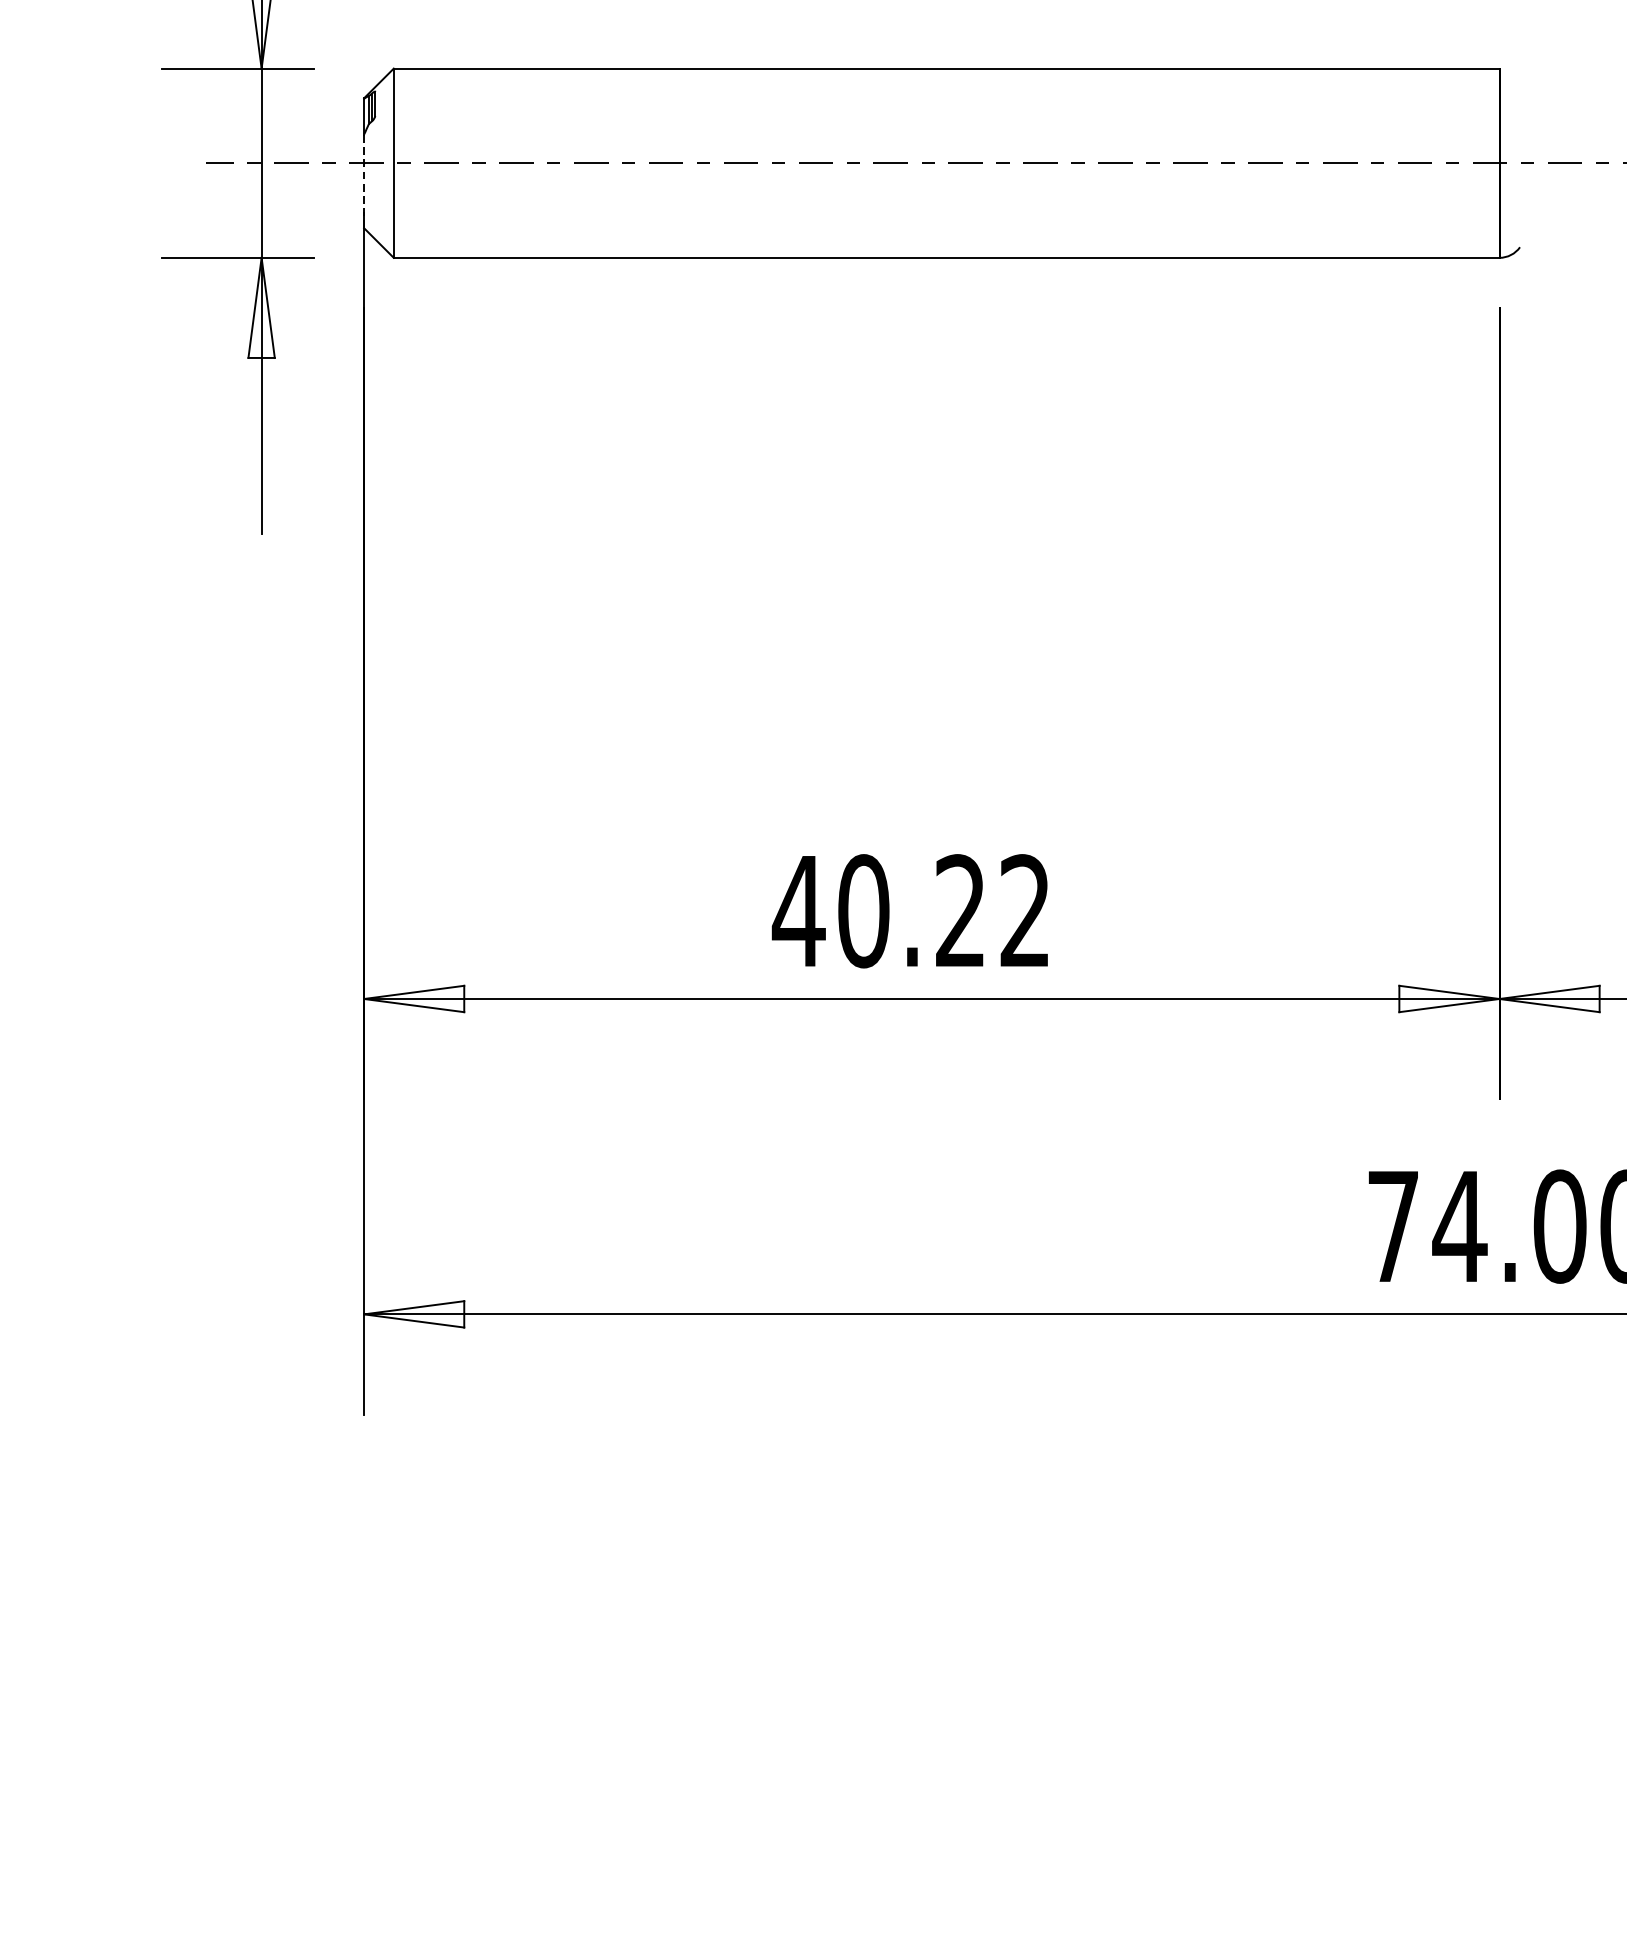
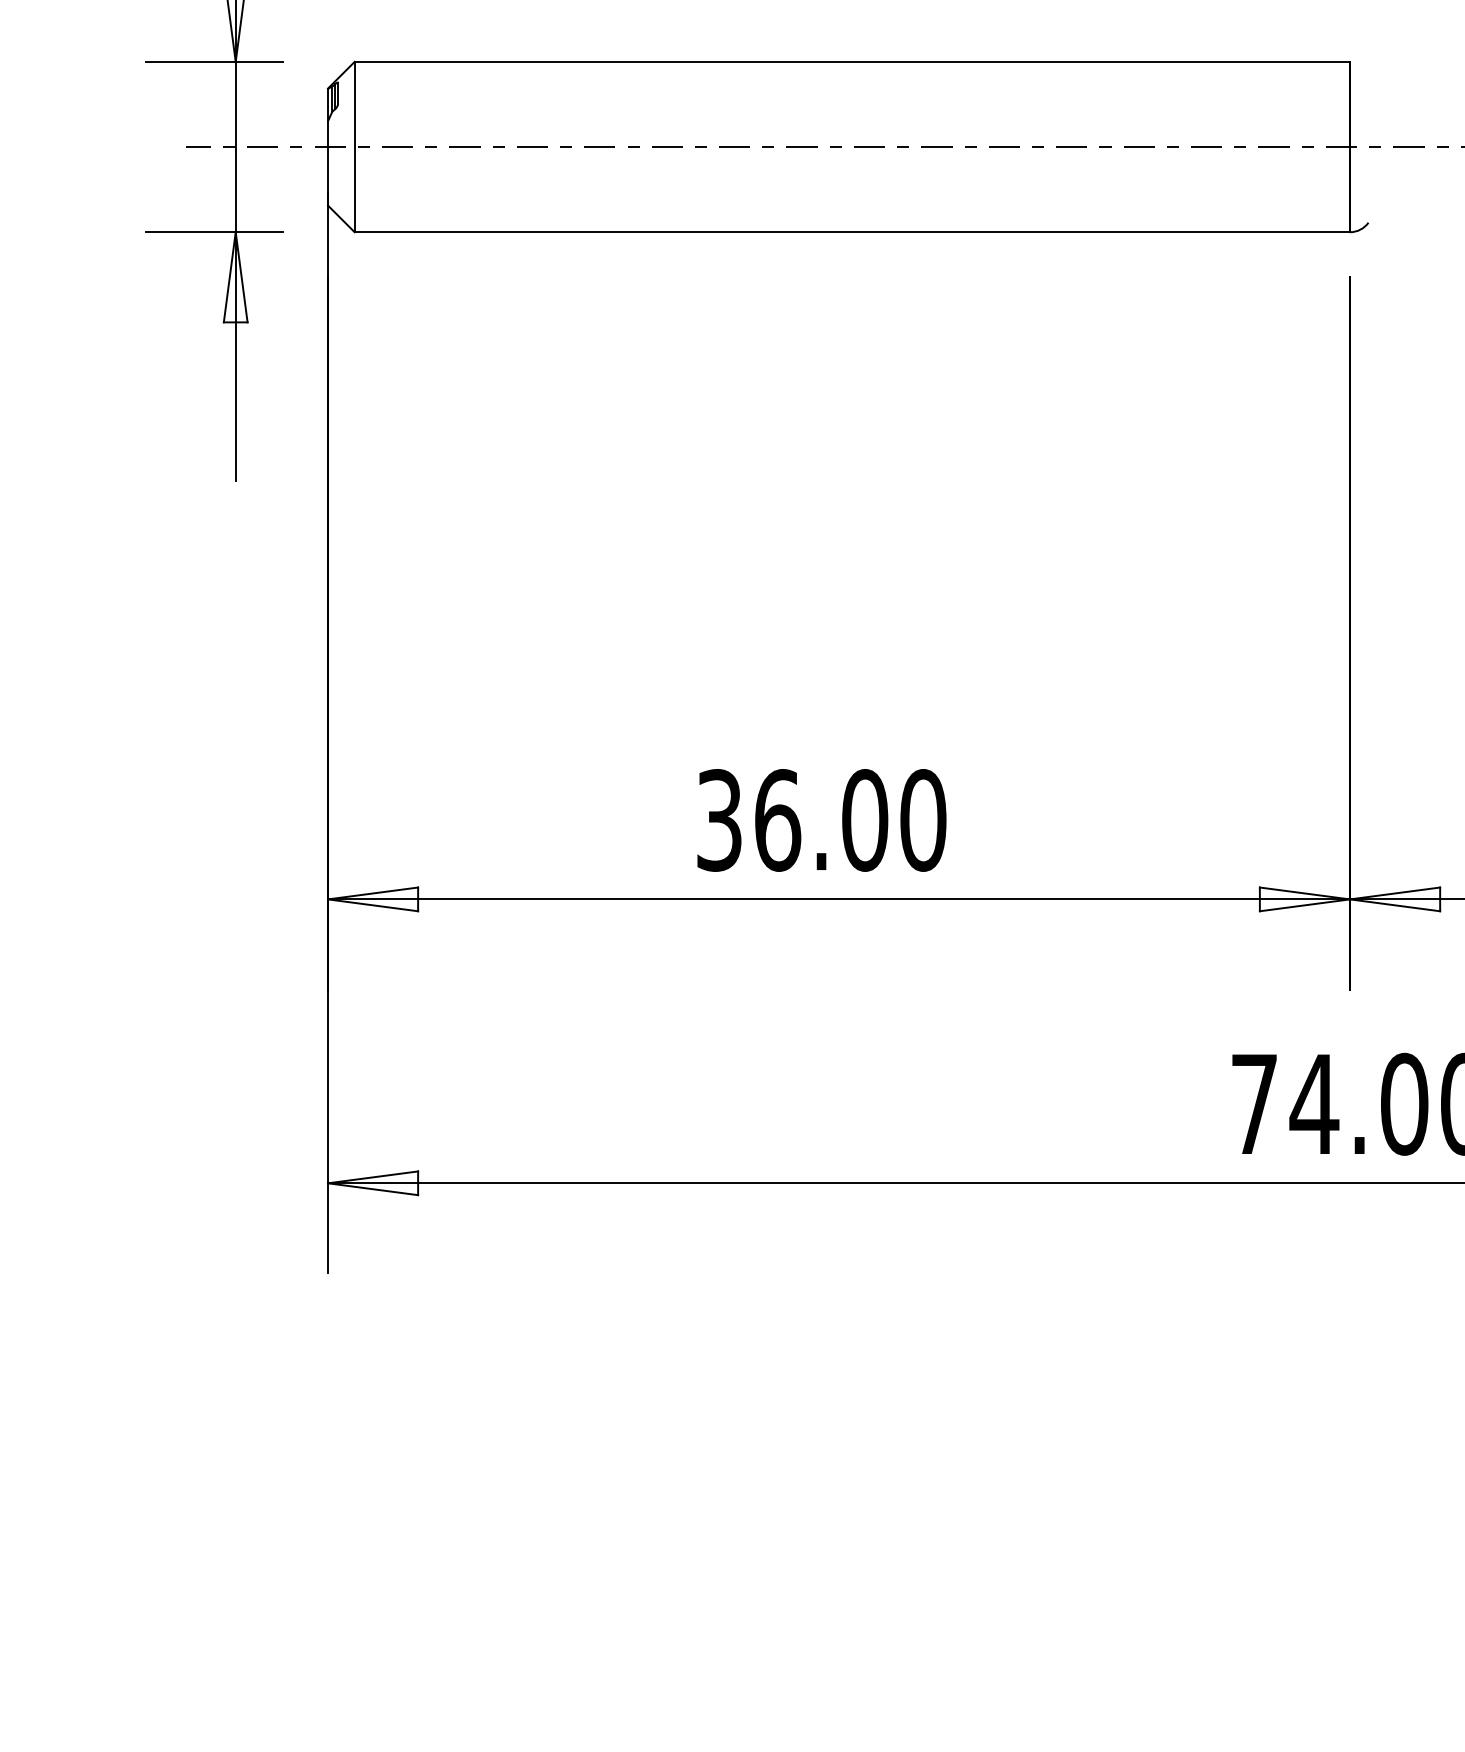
line: (363, 180) -> (327, 162), dashed -> solid
text: (911, 911) -> (820, 820), 40.22 -> 36.00

